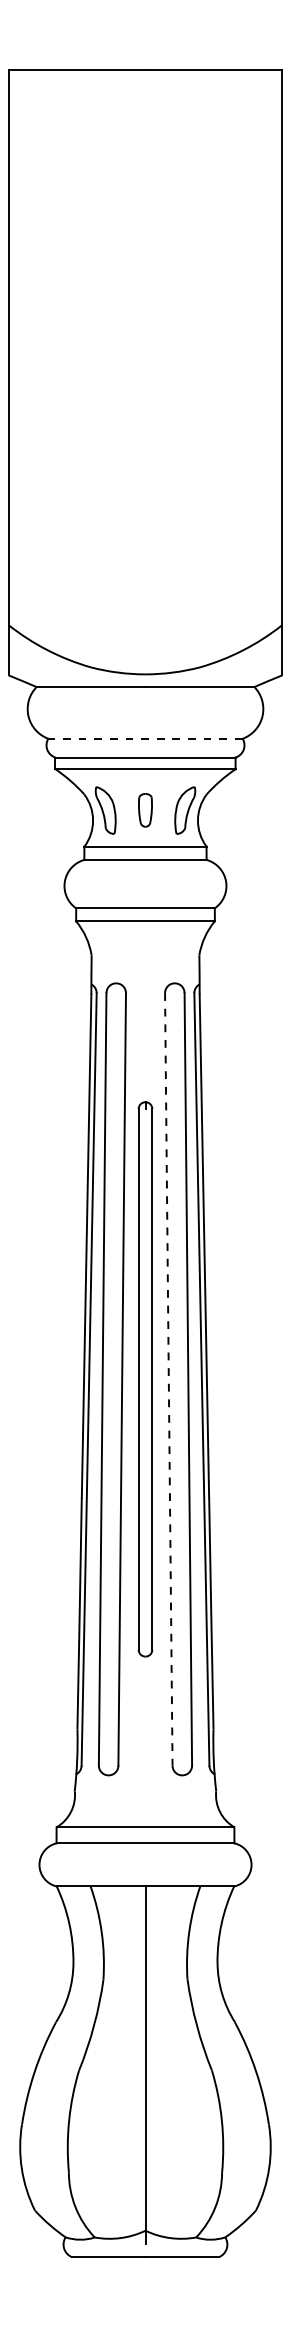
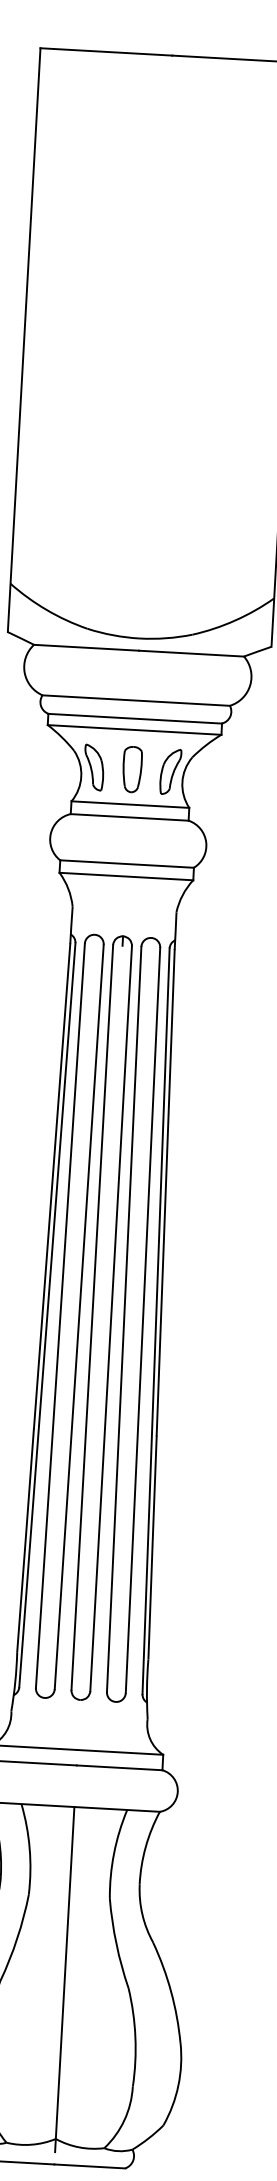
line: (145, 738) -> (136, 700), dashed -> solid
part: (145, 810) -> (132, 769), size x1.43
part: (145, 1379) -> (101, 1318), size x1.43
line: (168, 1379) -> (123, 1319), dashed -> solid

